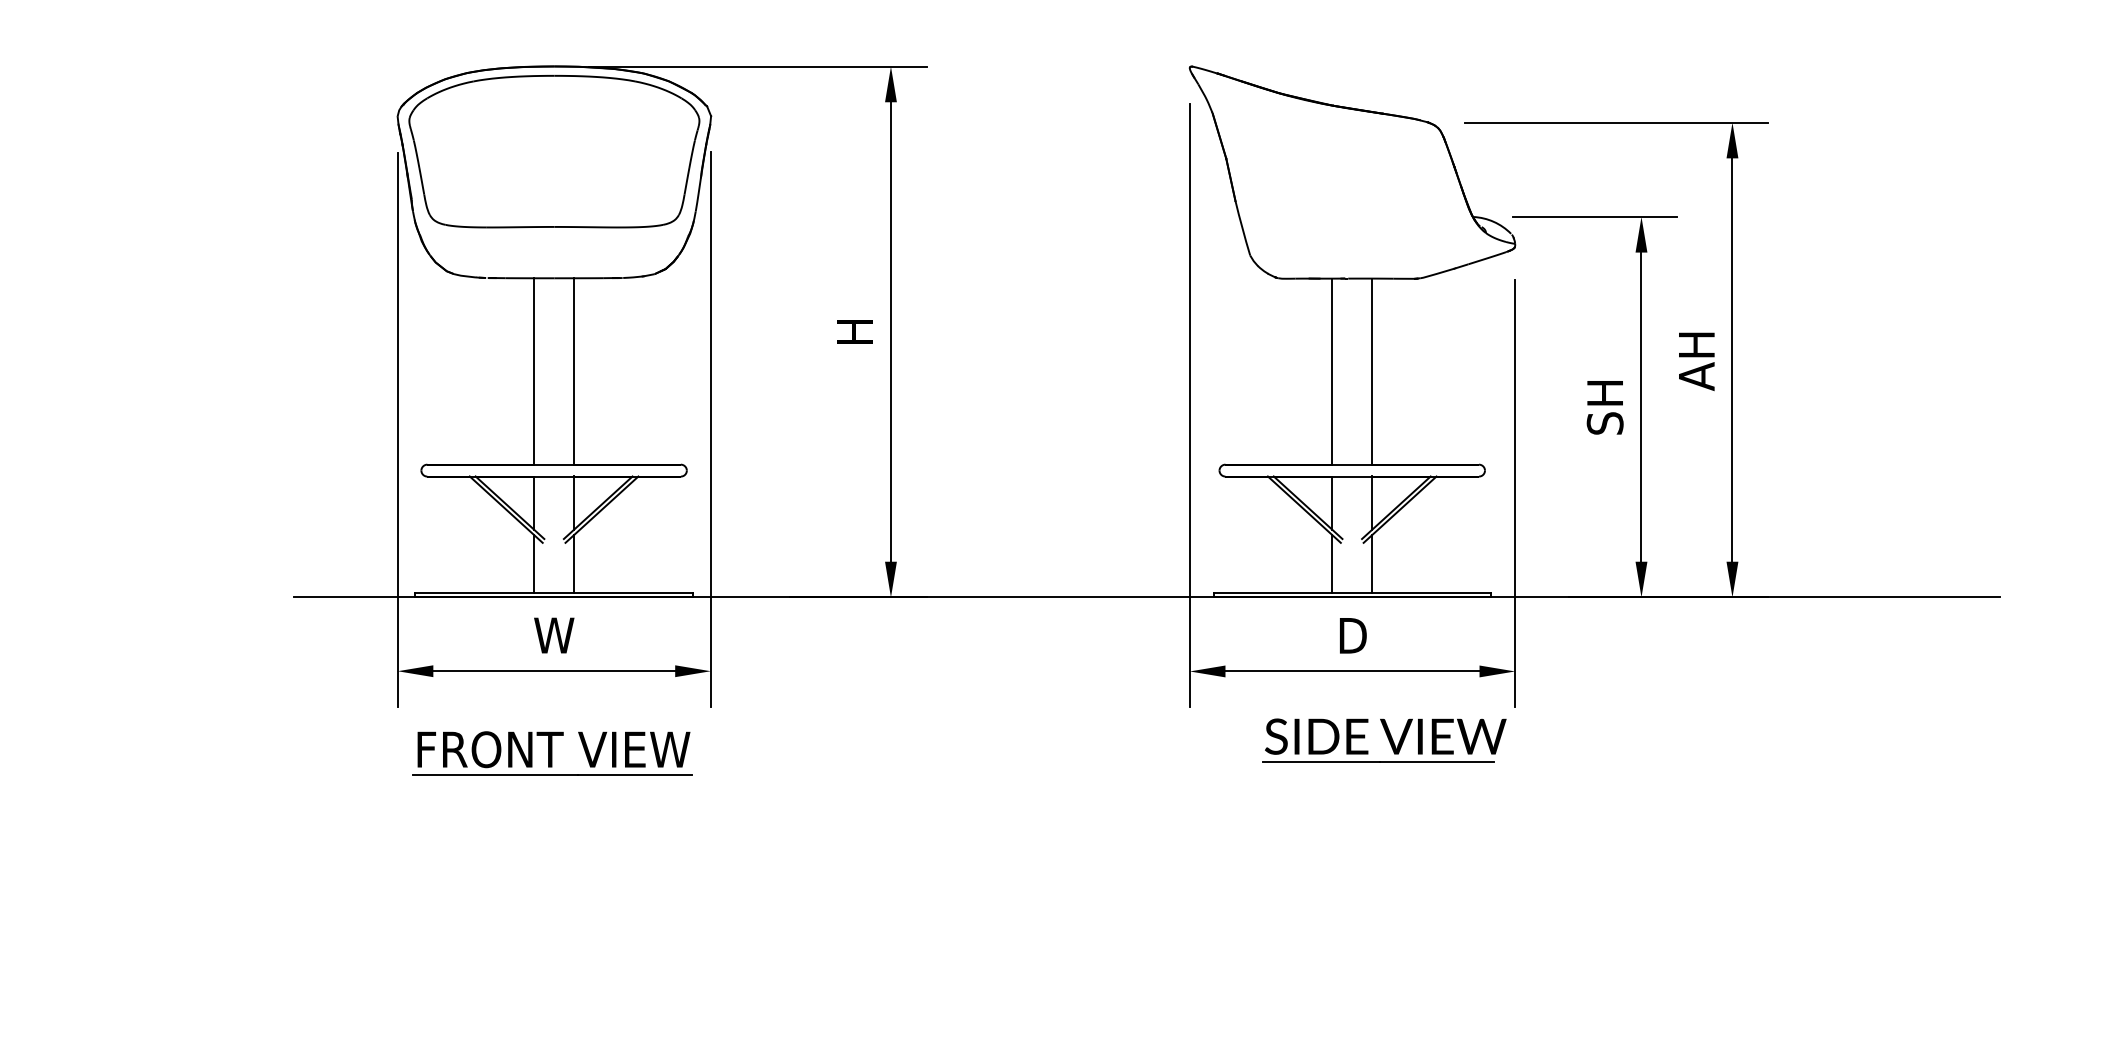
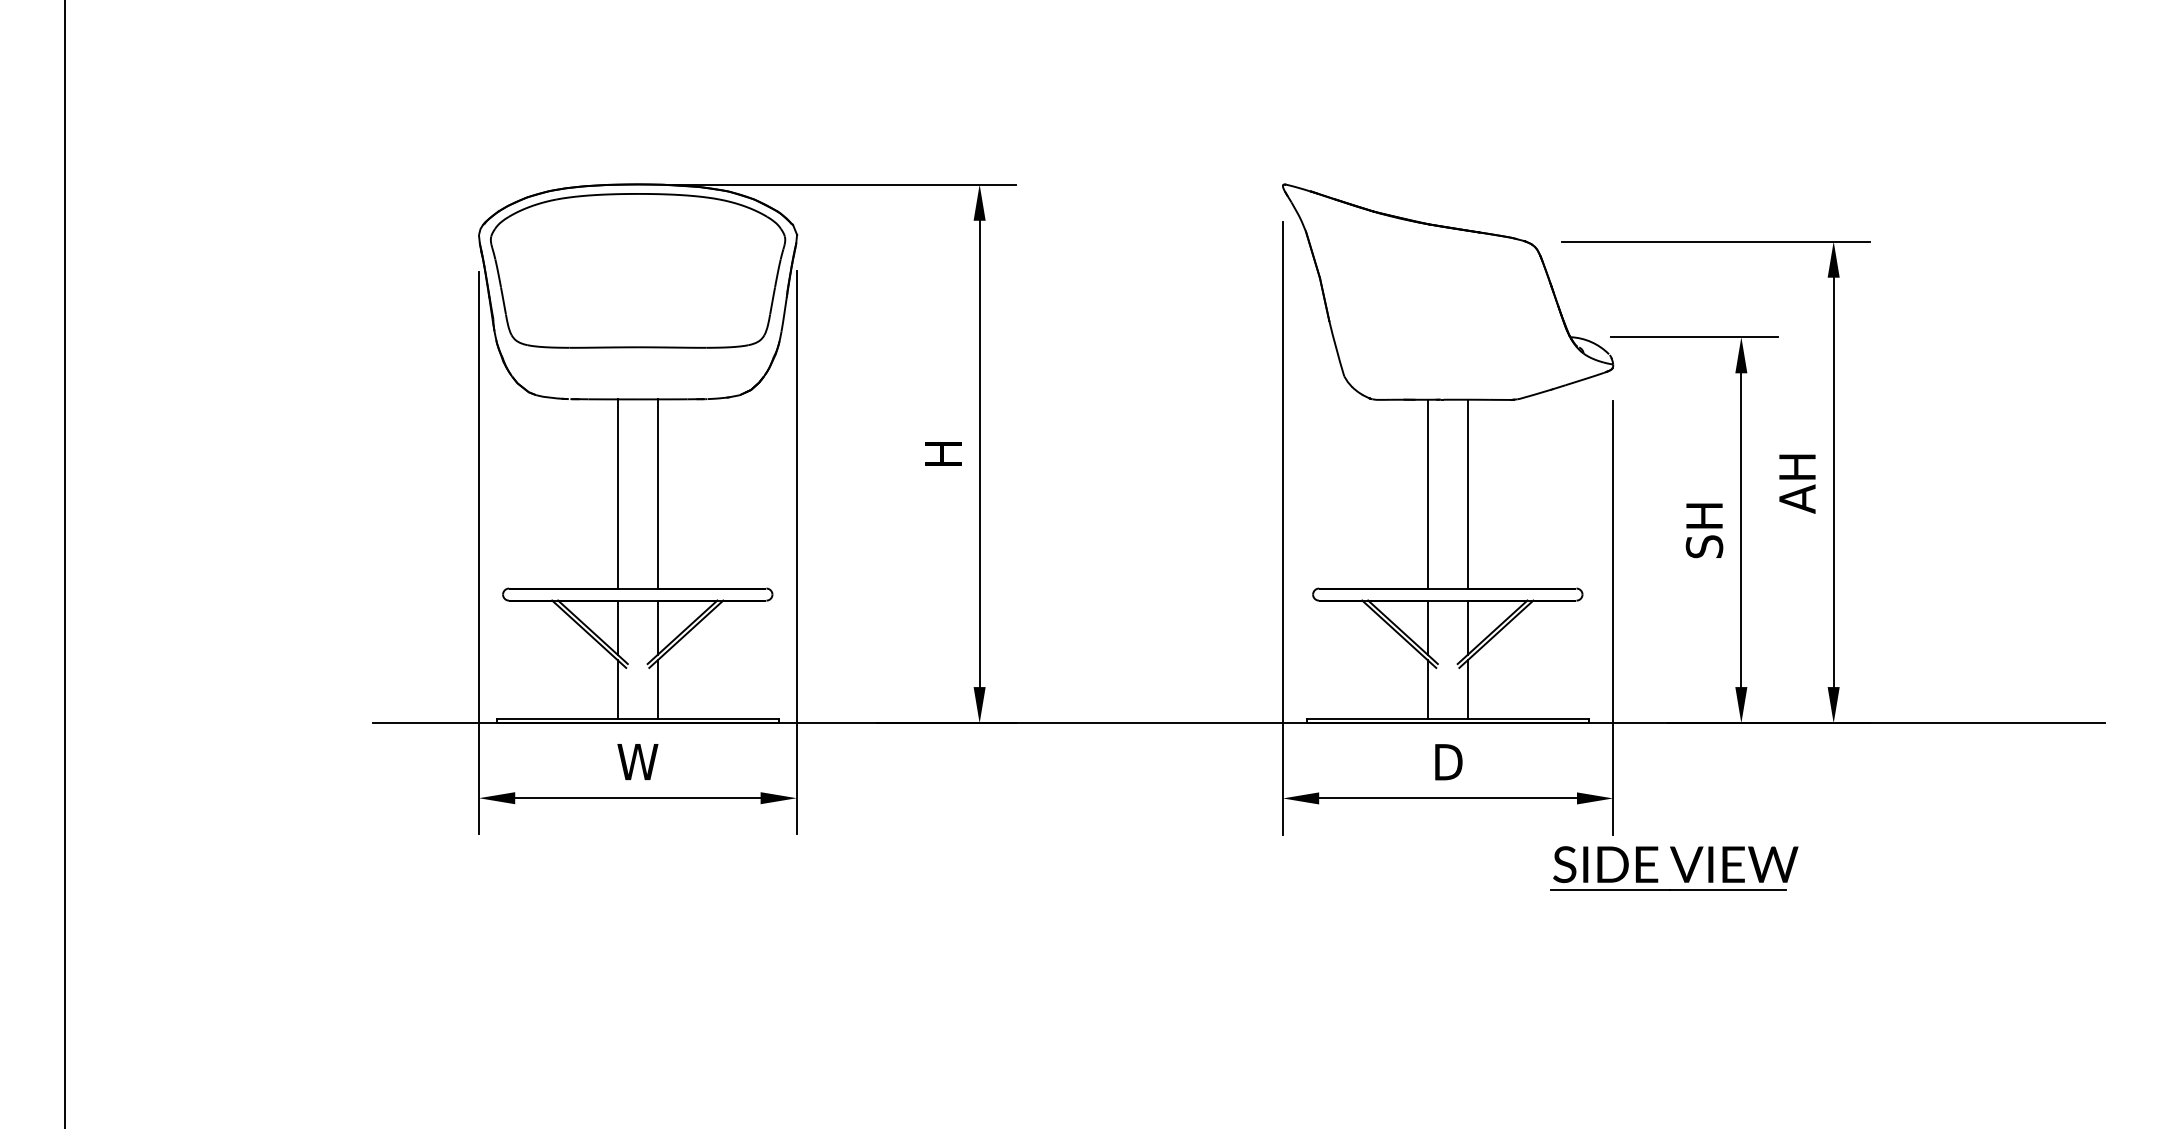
part: (1384, 740) -> (1674, 868), moved
part: (552, 753) -> (636, 881), removed

